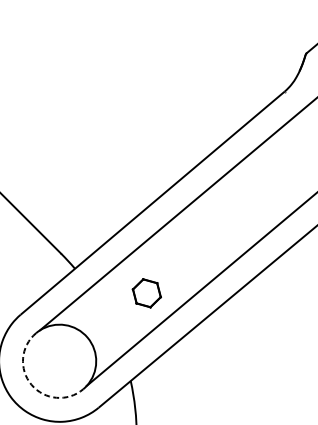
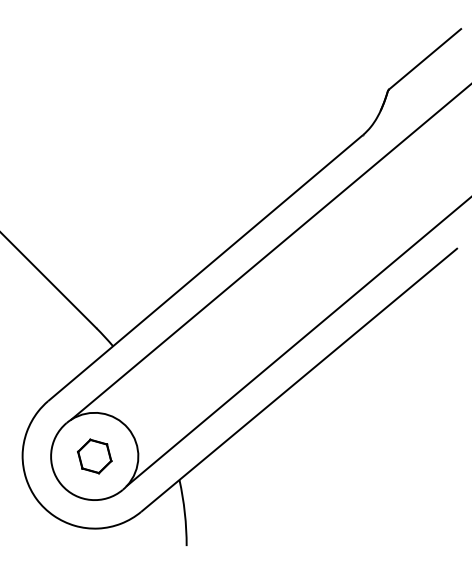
part: (146, 293) -> (94, 456), moved
arc: (31, 384) -> (61, 484), dashed -> solid

